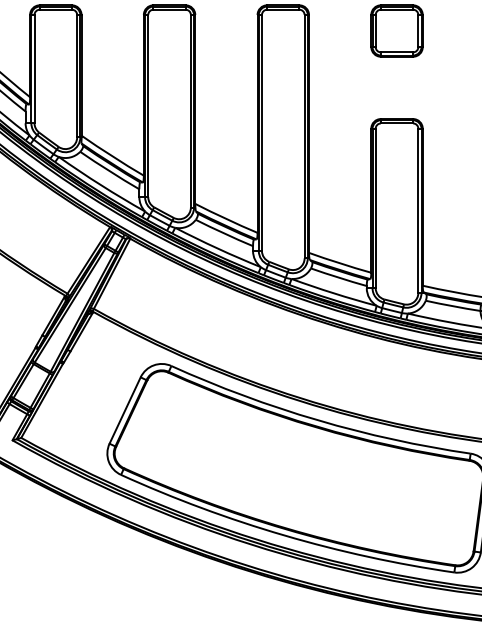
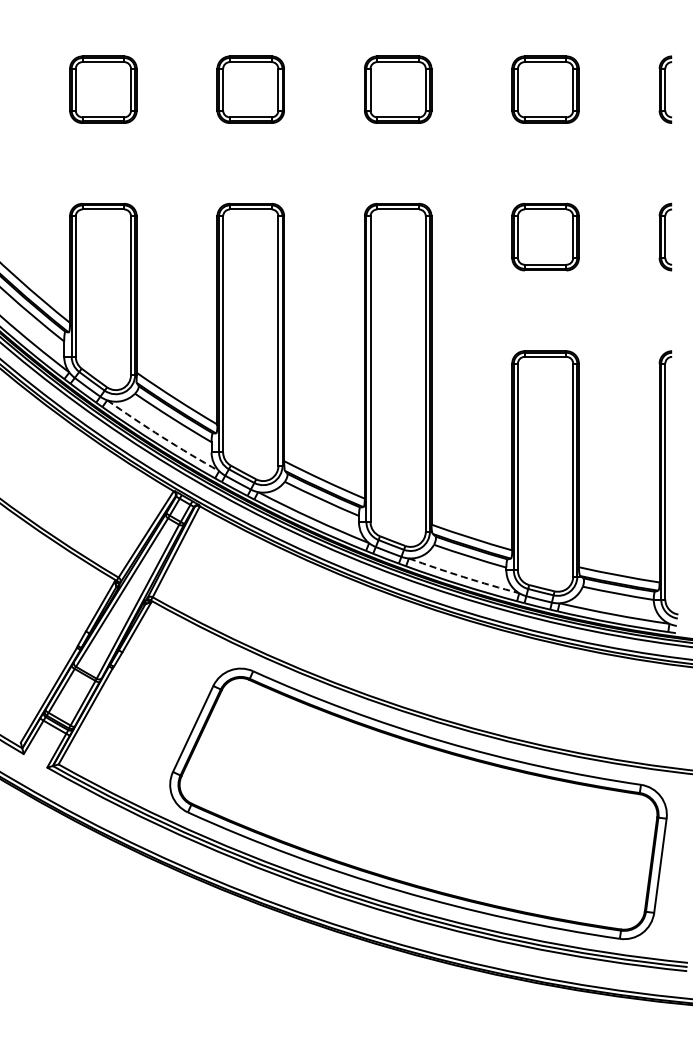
arc: (101, 185) -> (162, 437), solid -> dashed
arc: (333, 293) -> (463, 577), solid -> dashed

